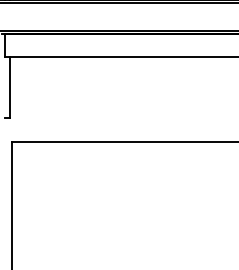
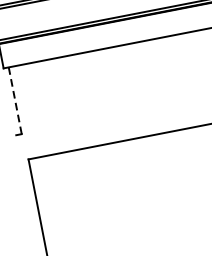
line: (10, 87) -> (15, 100), solid -> dashed

